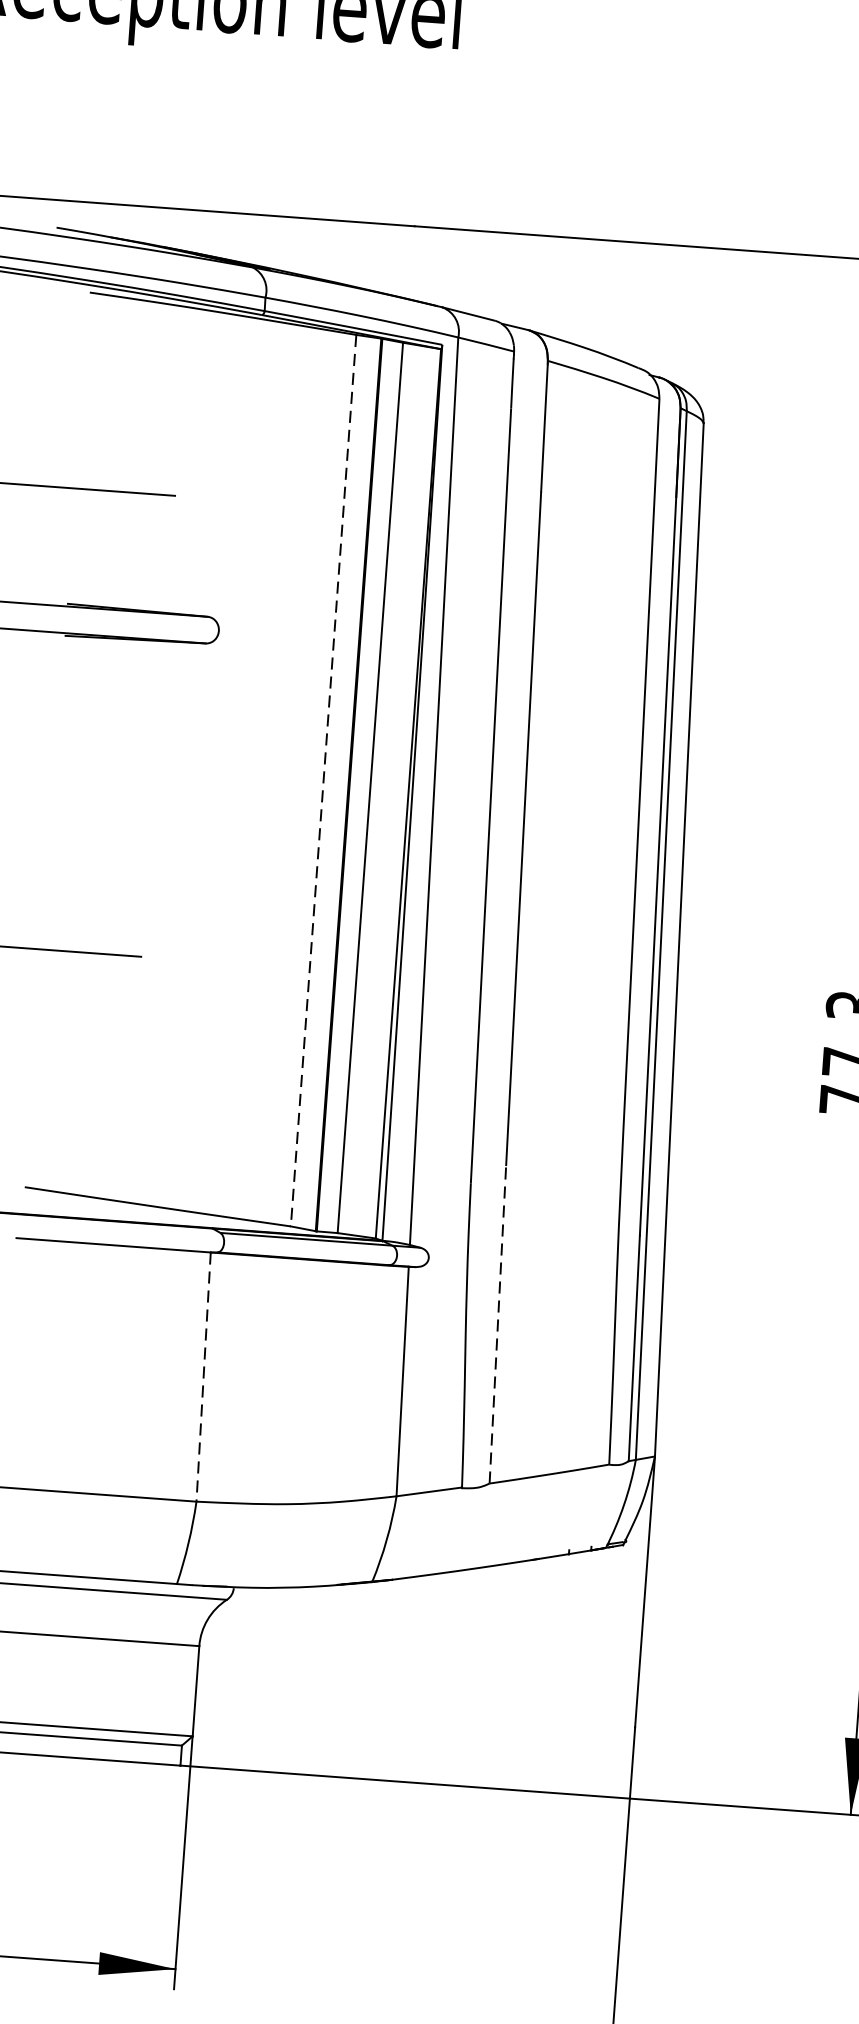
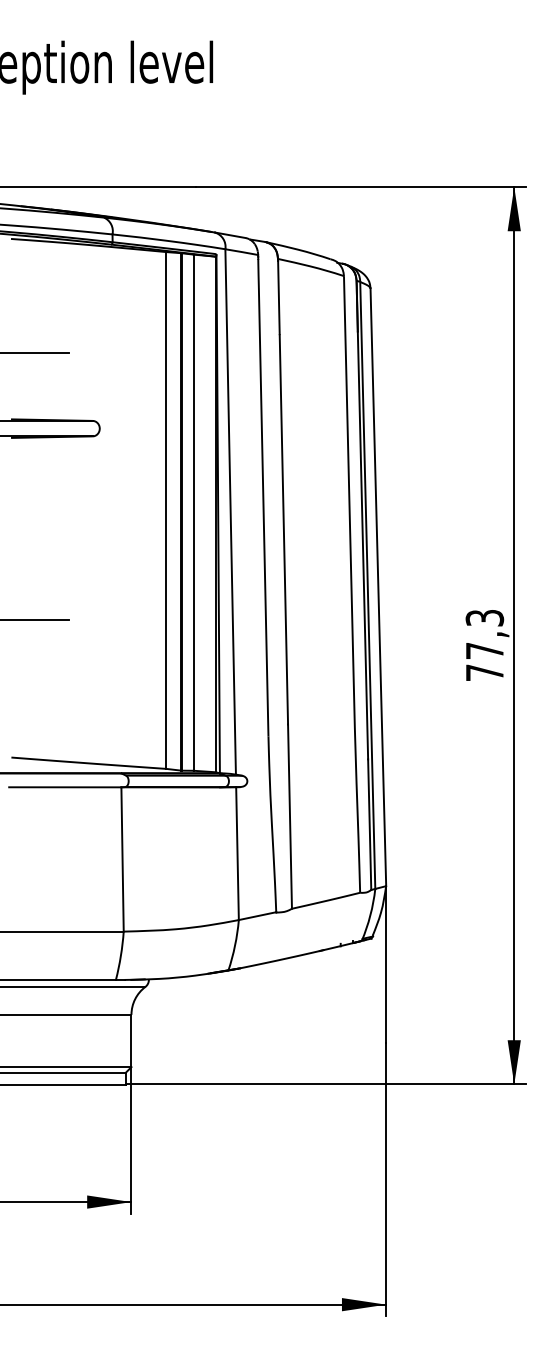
line: (323, 782) -> (166, 511), dashed -> solid
line: (498, 1324) -> (290, 816), dashed -> solid
line: (203, 1377) -> (122, 859), dashed -> solid

